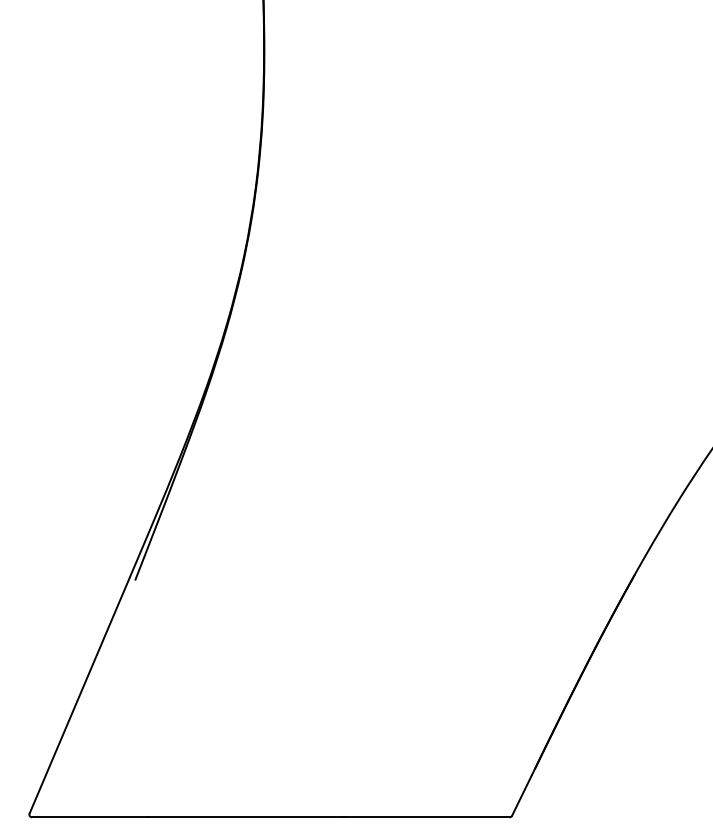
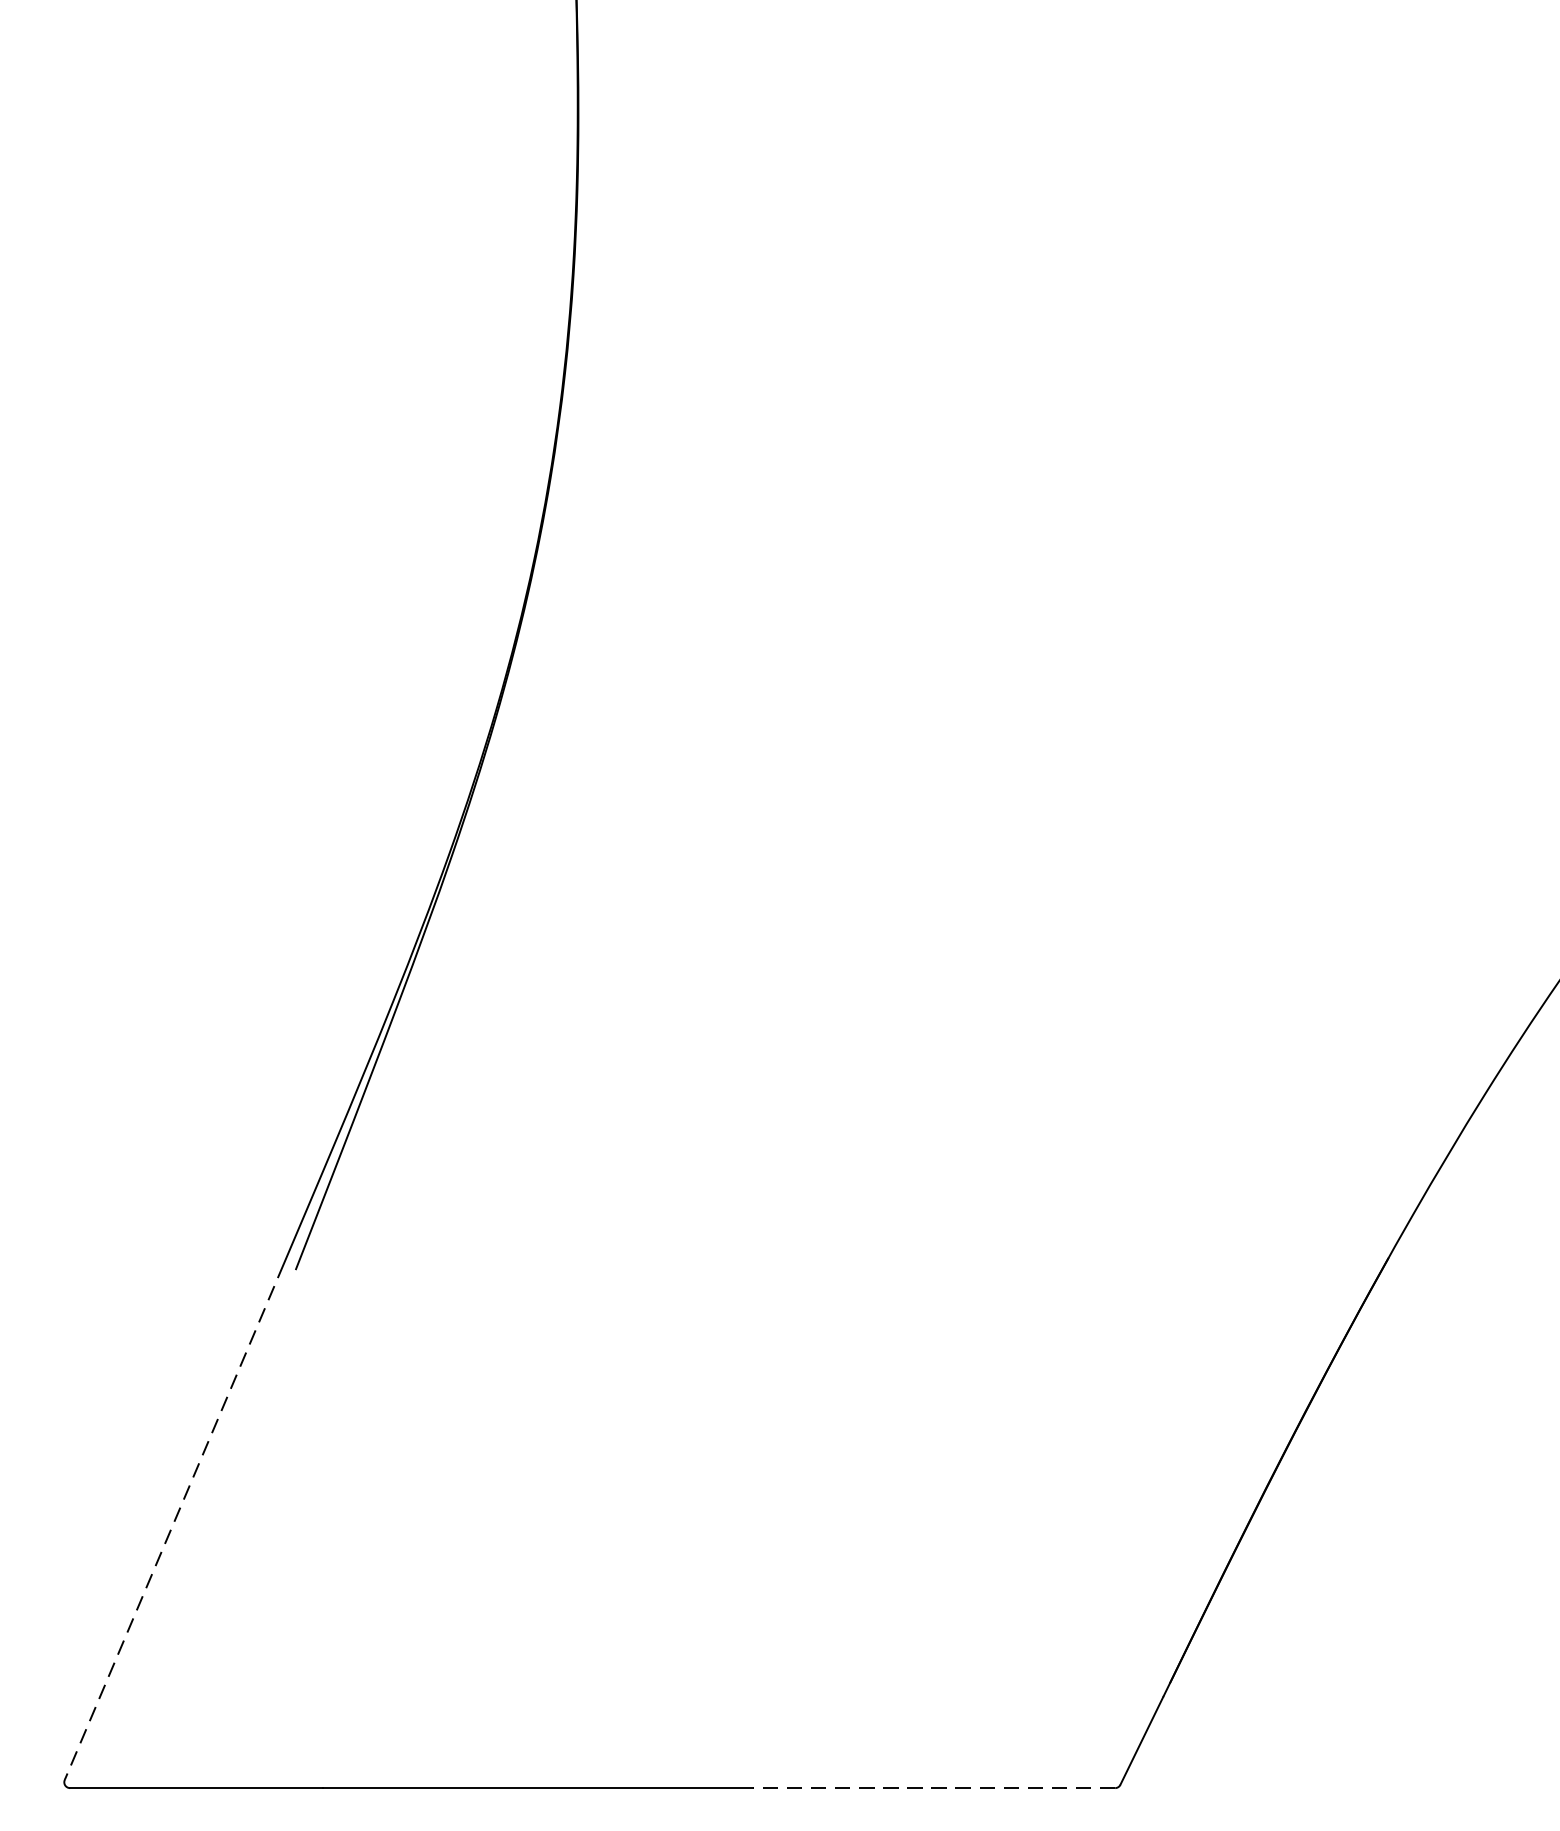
line: (79, 695) -> (173, 1521), solid -> dashed
line: (426, 817) -> (933, 1788), solid -> dashed

